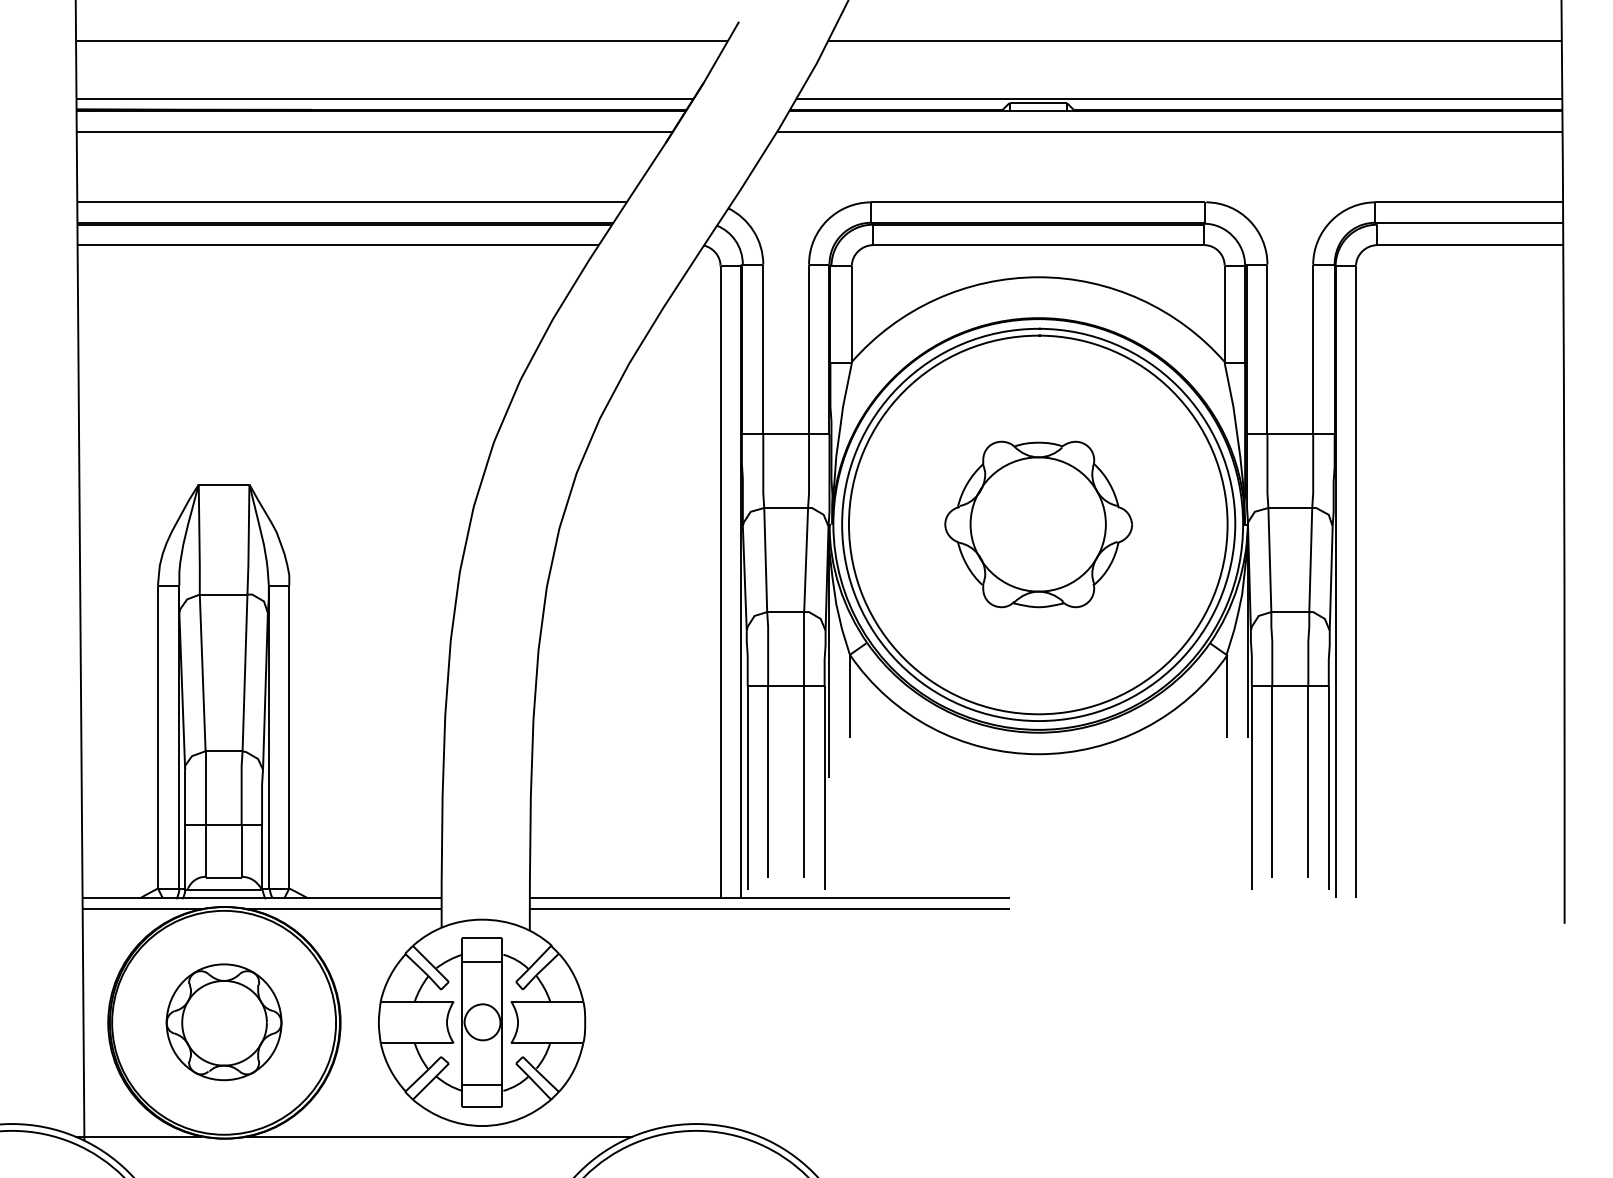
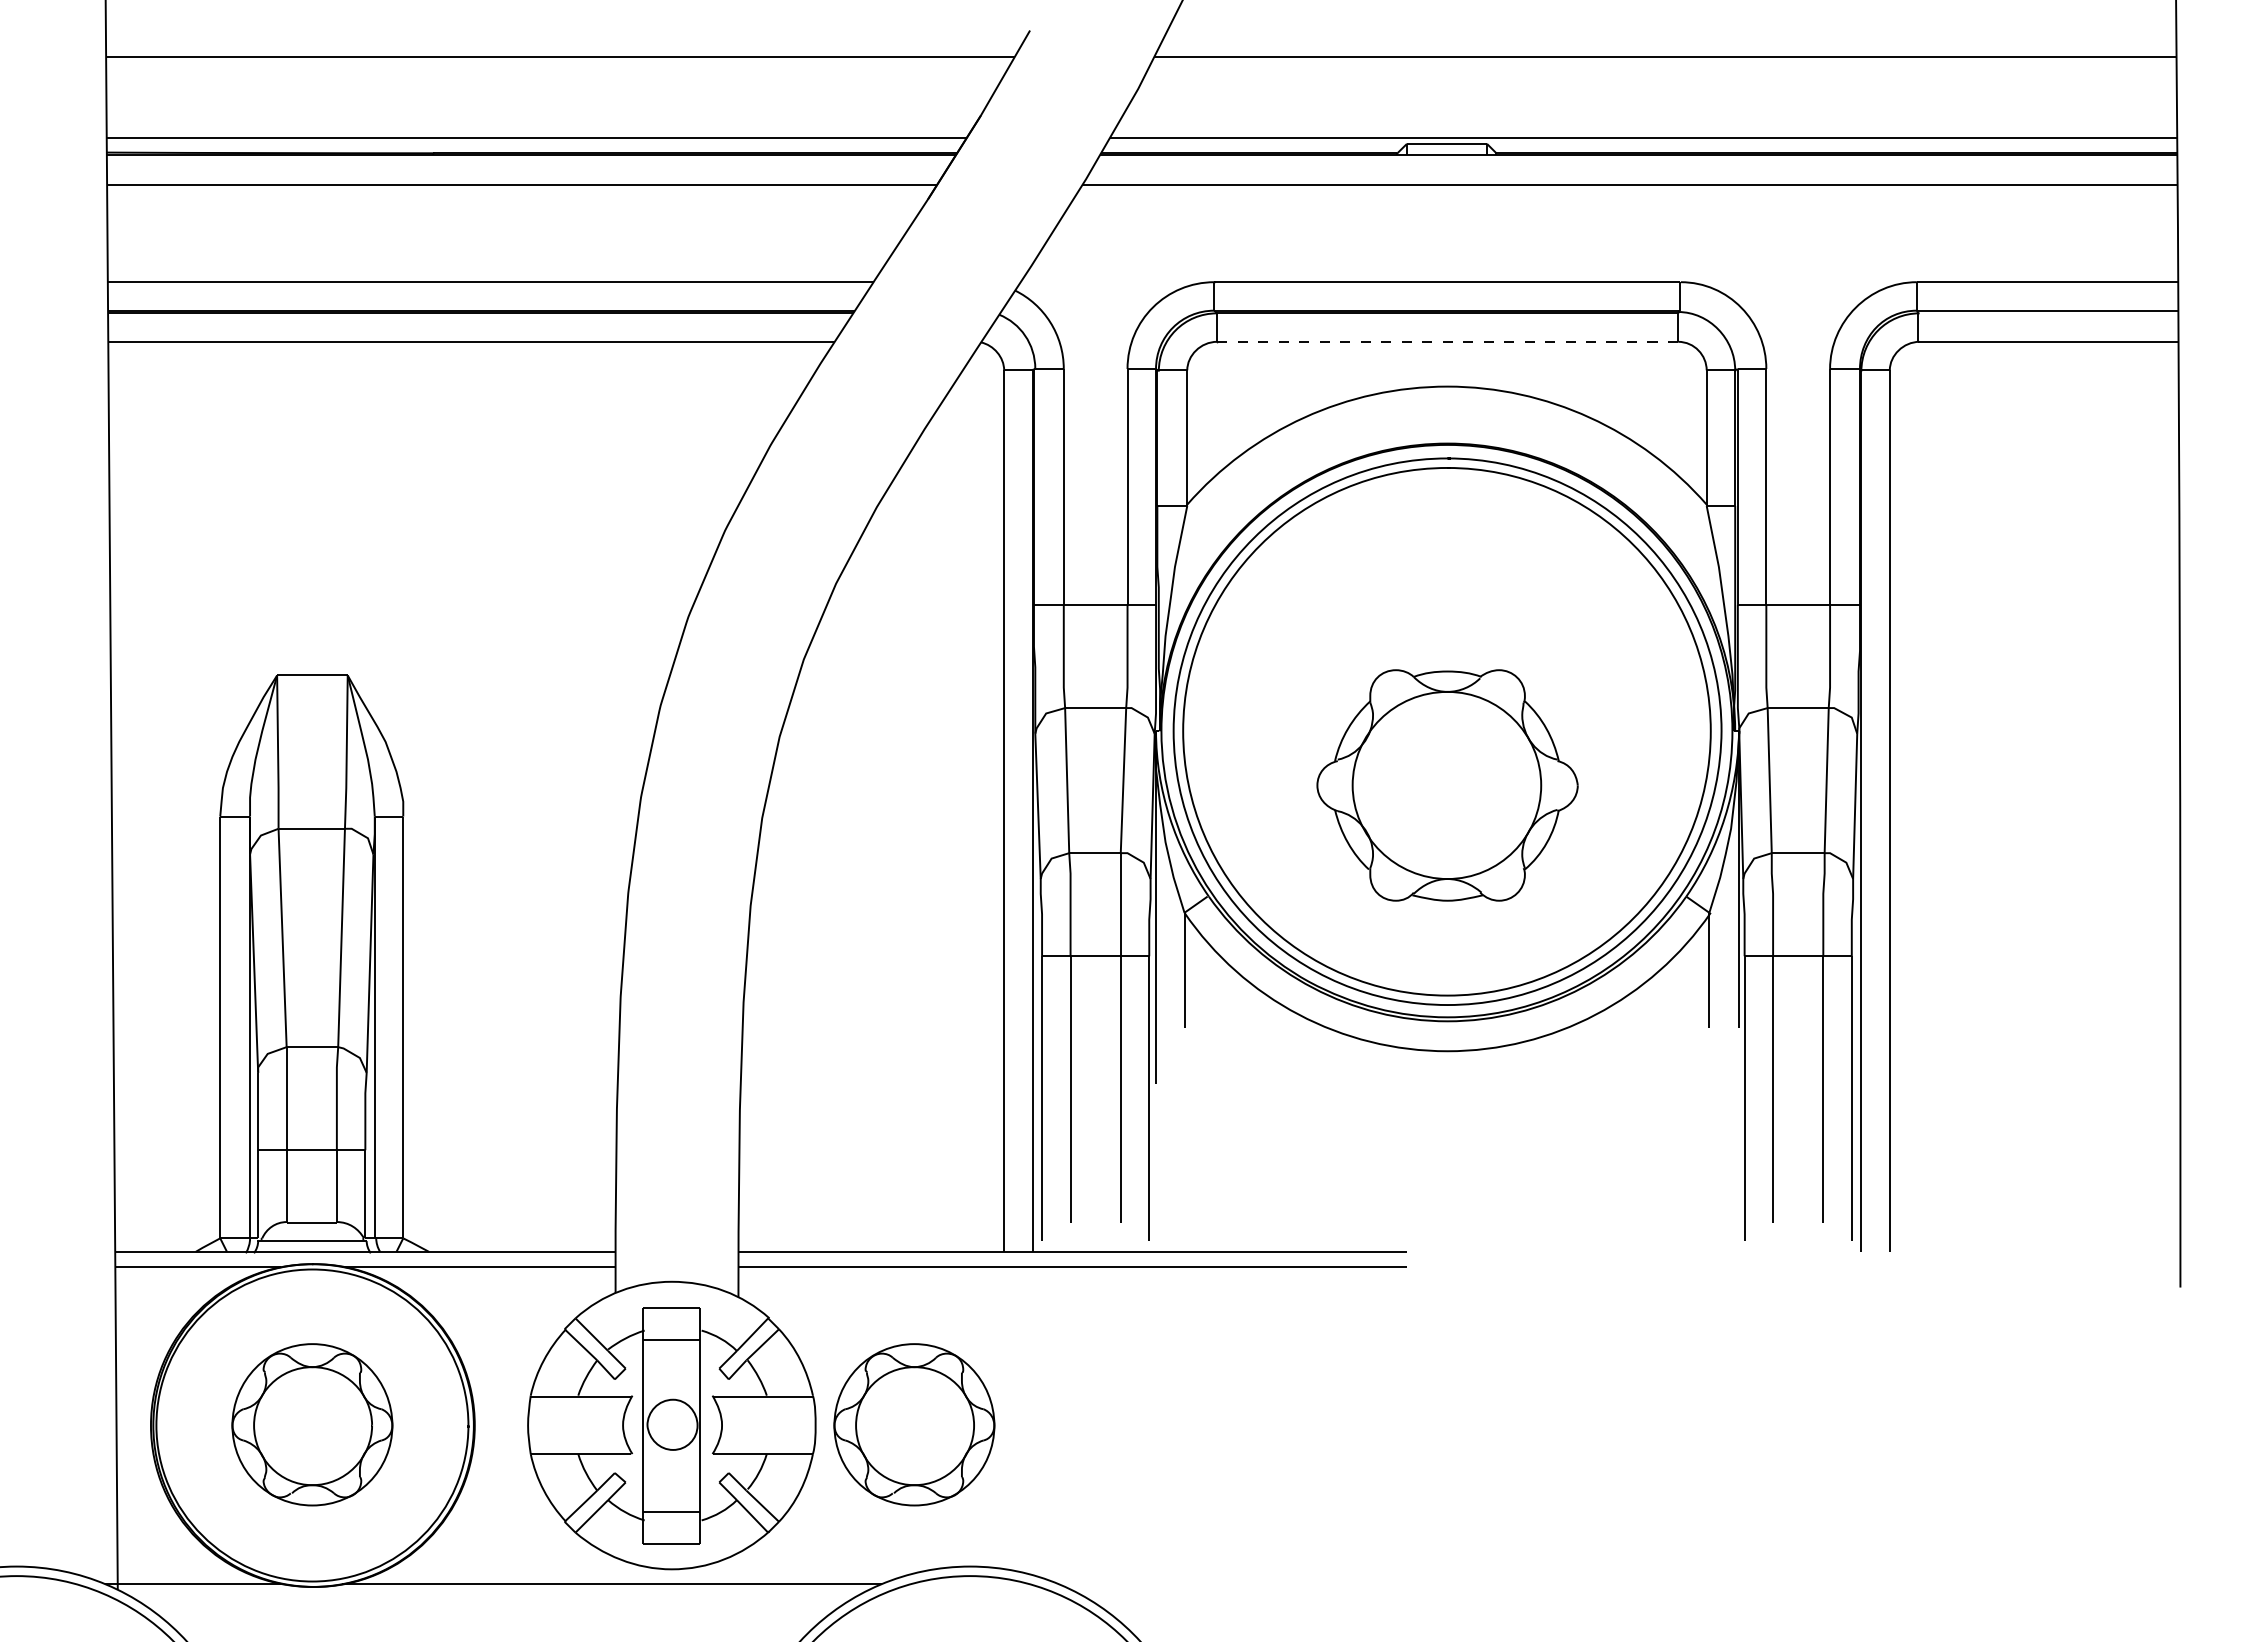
line: (1038, 245) -> (1447, 342), solid -> dashed
part: (1038, 524) -> (1447, 785), moved
part: (655, 1022) -> (913, 1425), added

